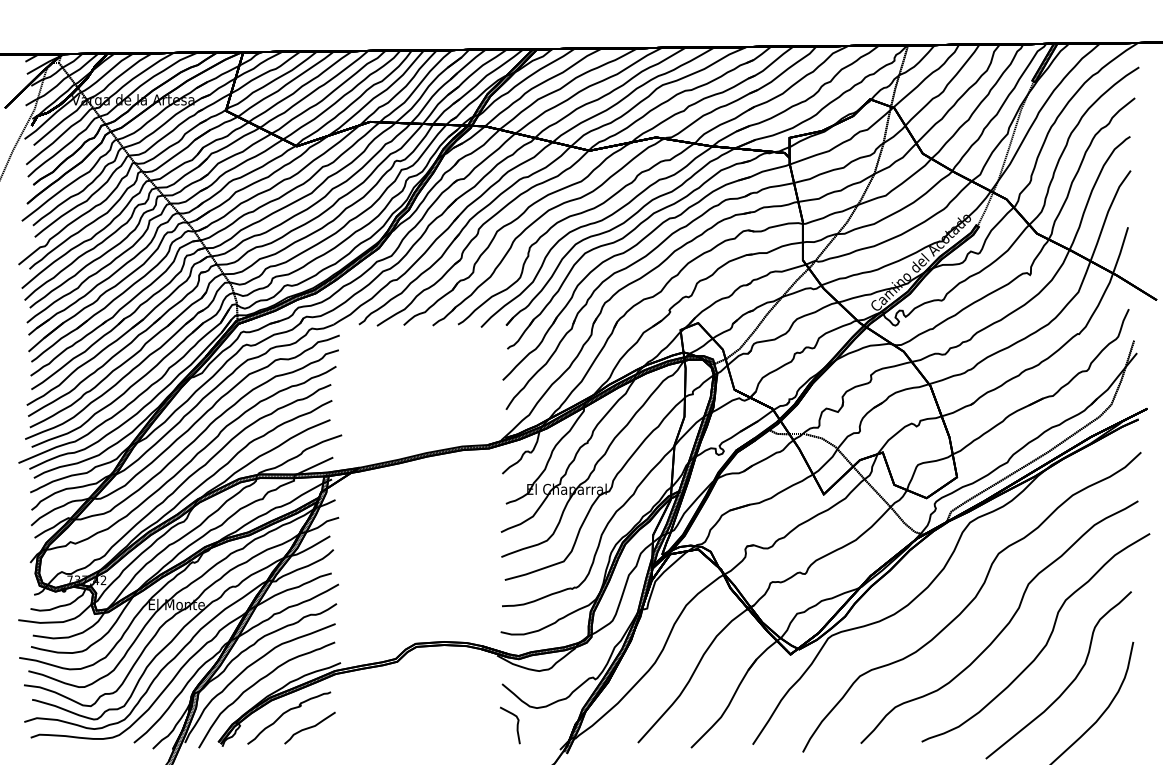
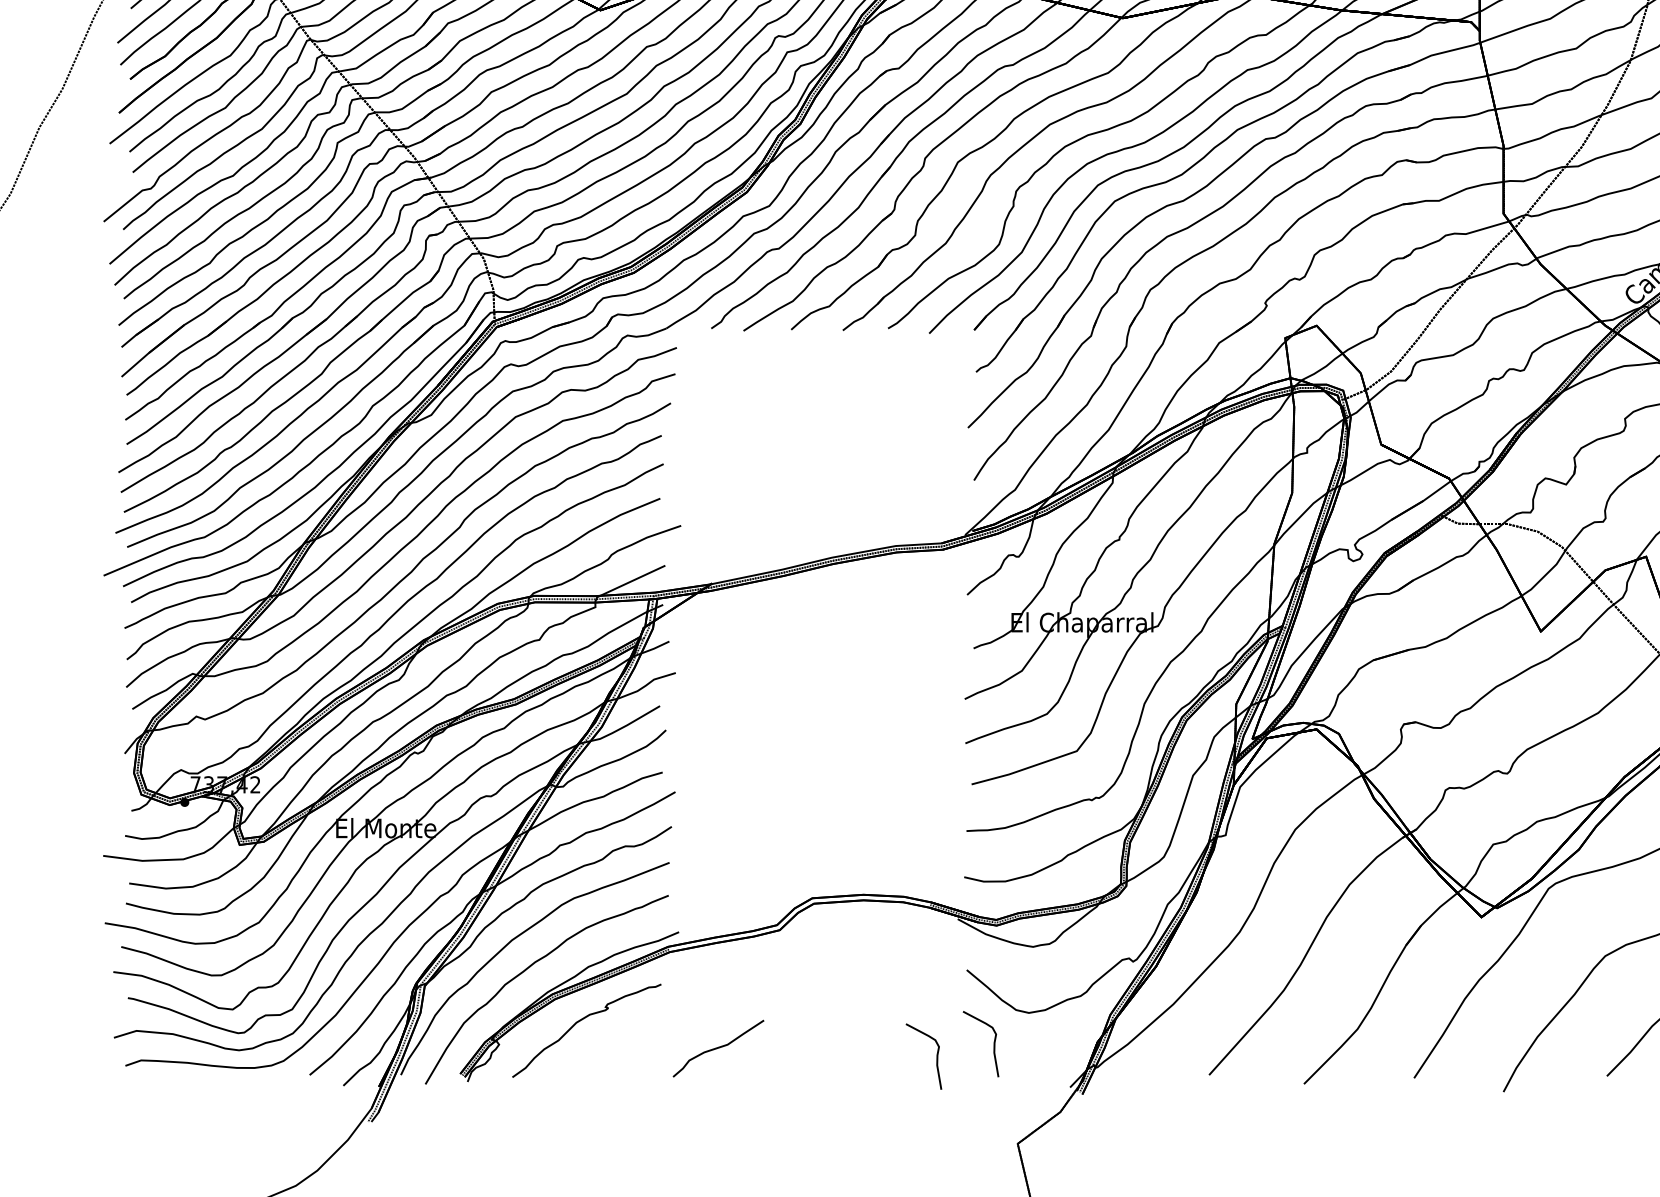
curve: (309, 727) -> (717, 1047), moved
curve: (484, 732) -> (935, 1056), added

